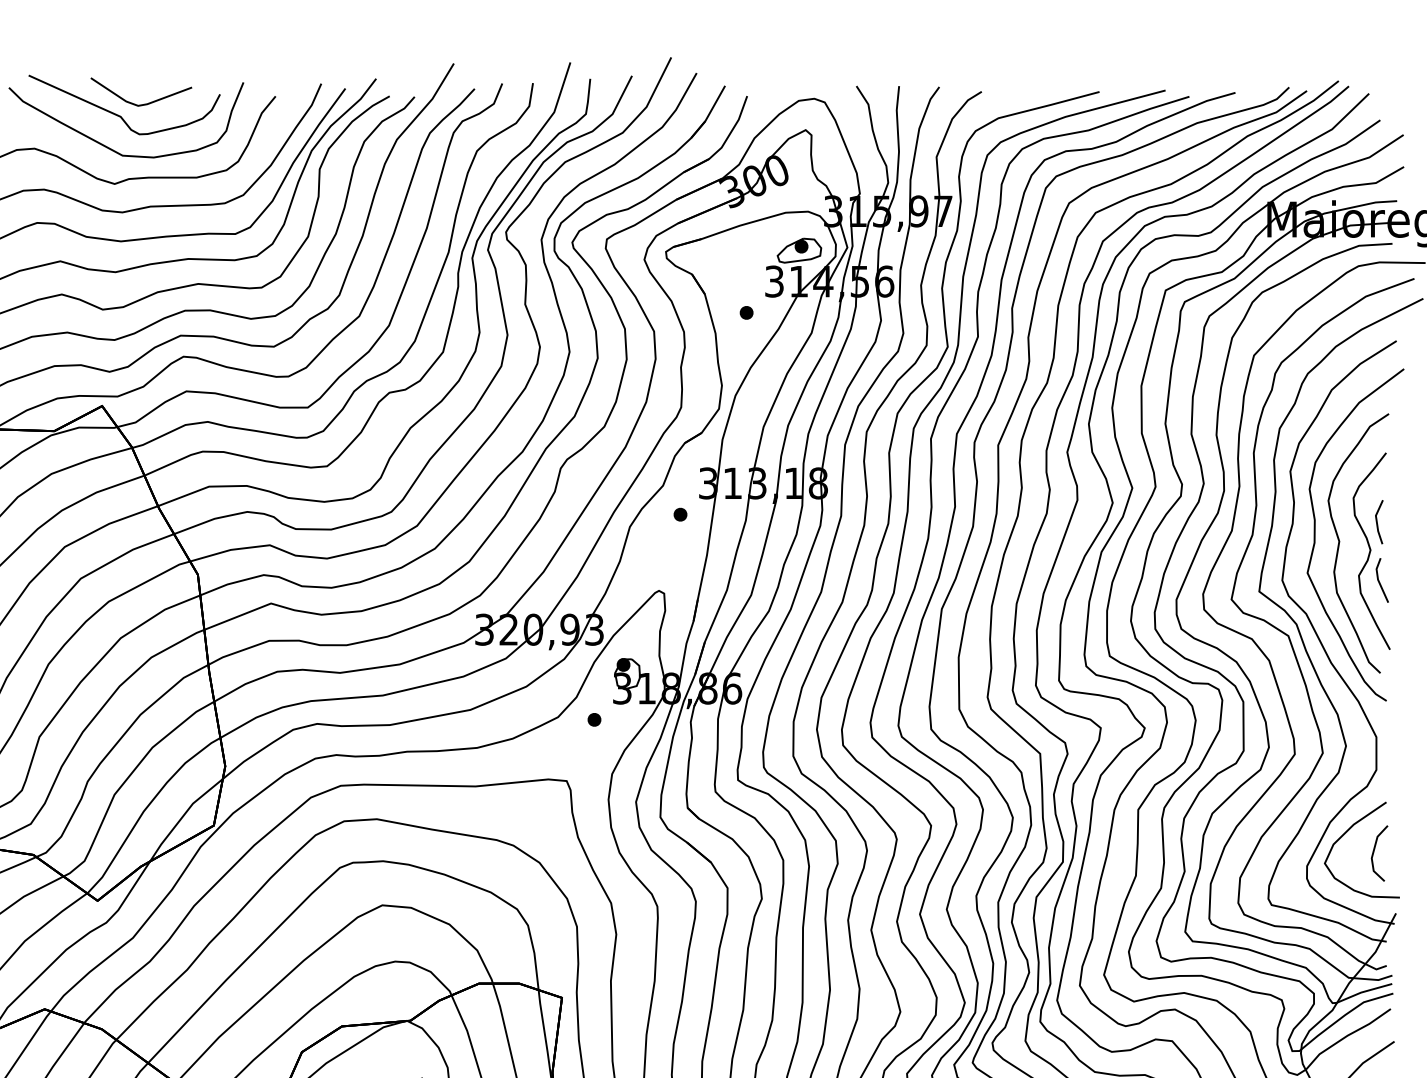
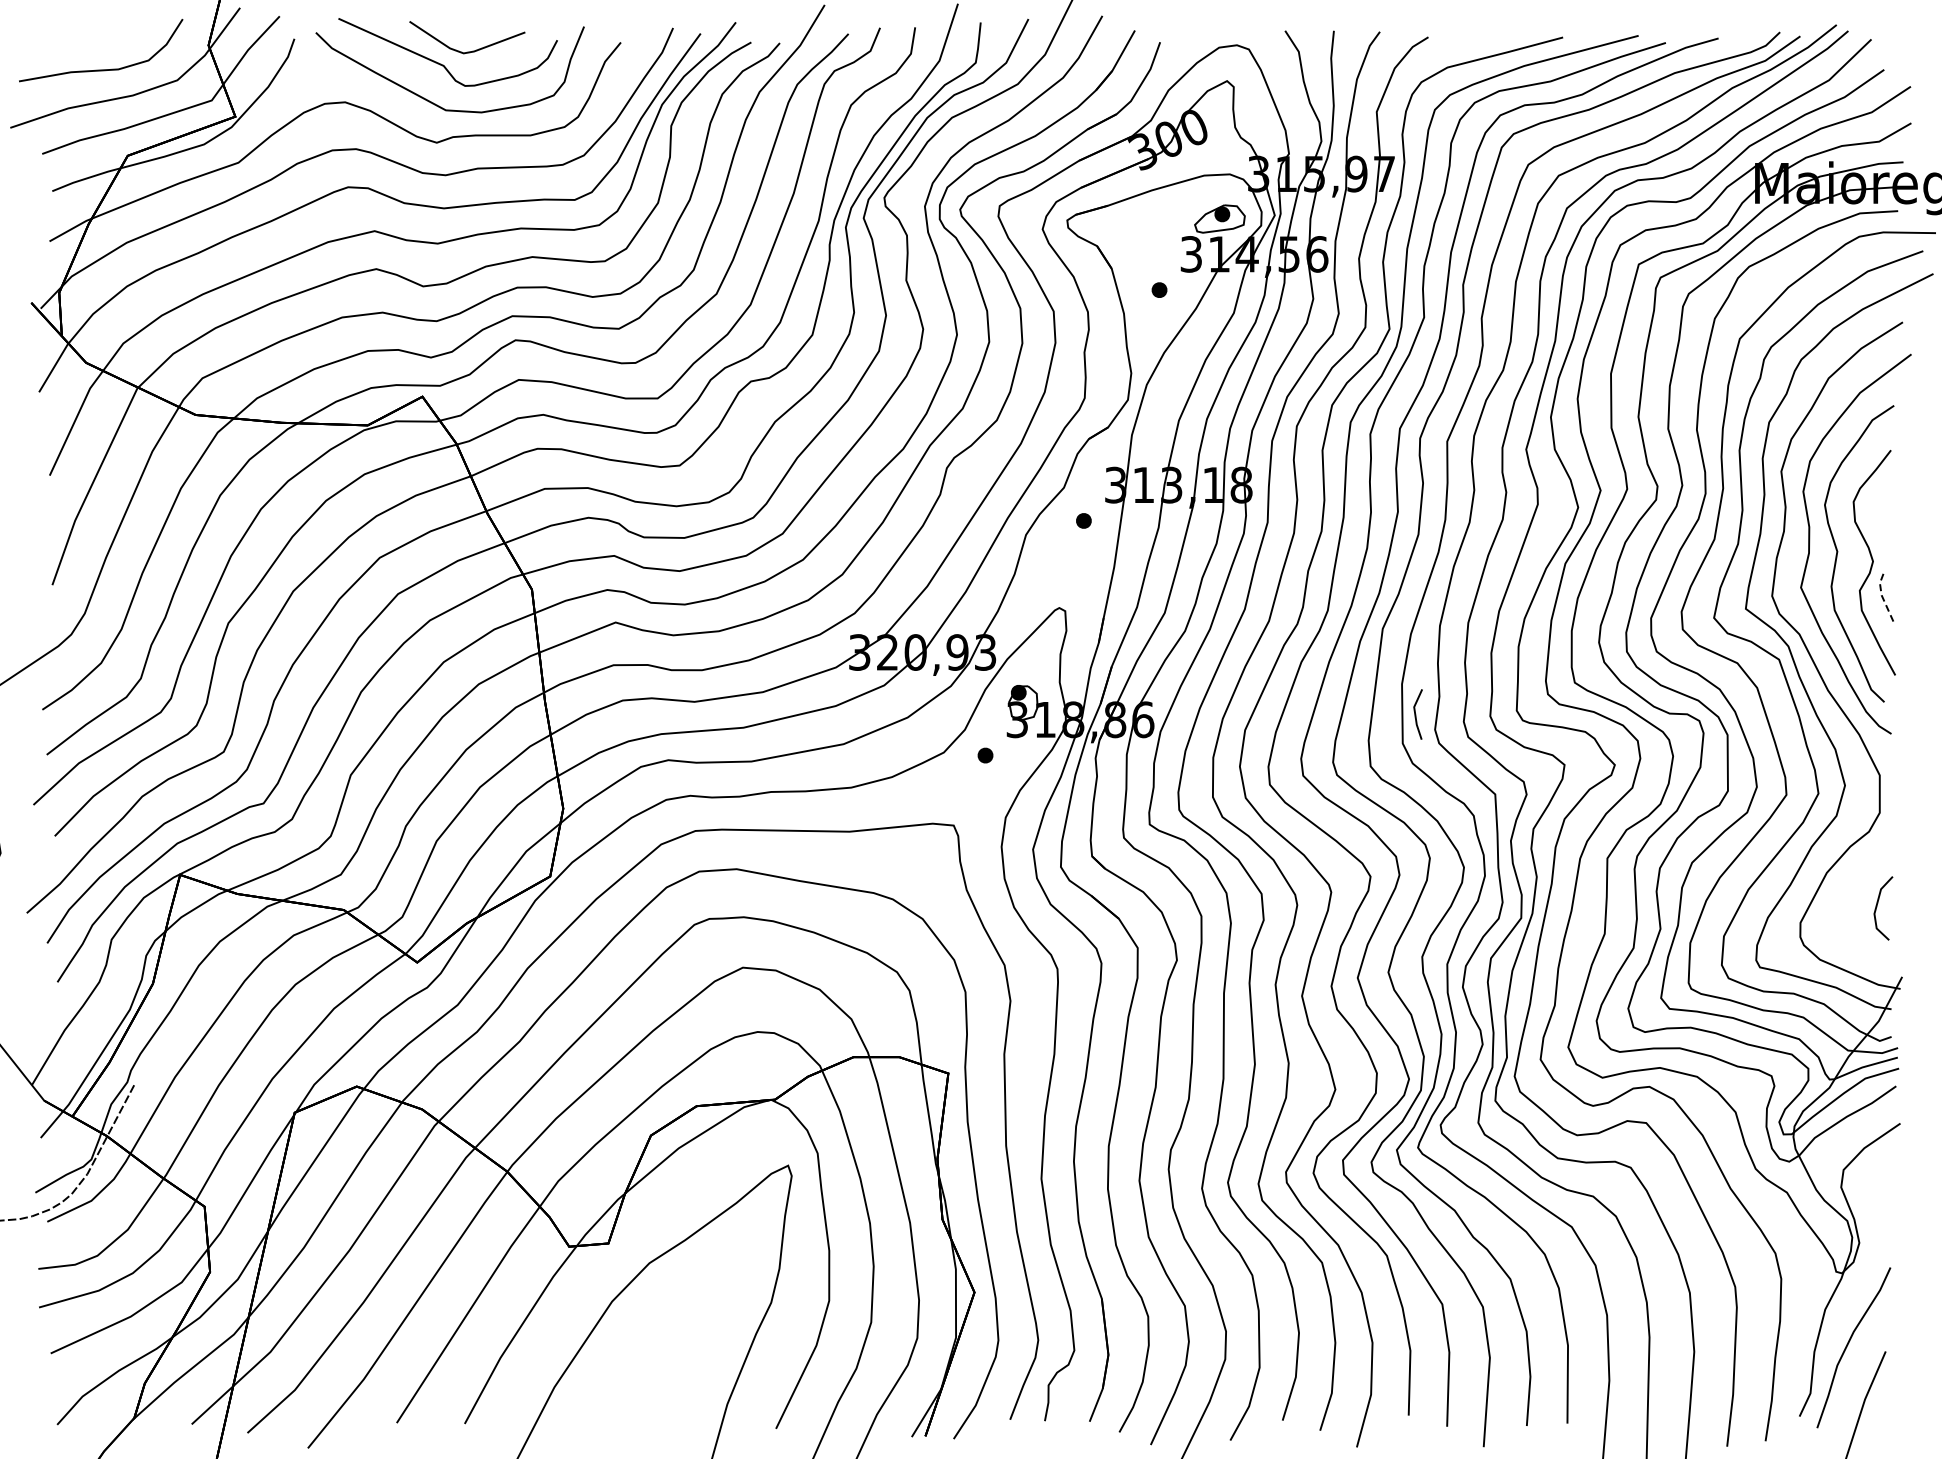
line: (1377, 522) -> (1416, 714), moved
line: (1377, 579) -> (1881, 595), solid -> dashed
curve: (1345, 833) -> (1844, 885), removed

